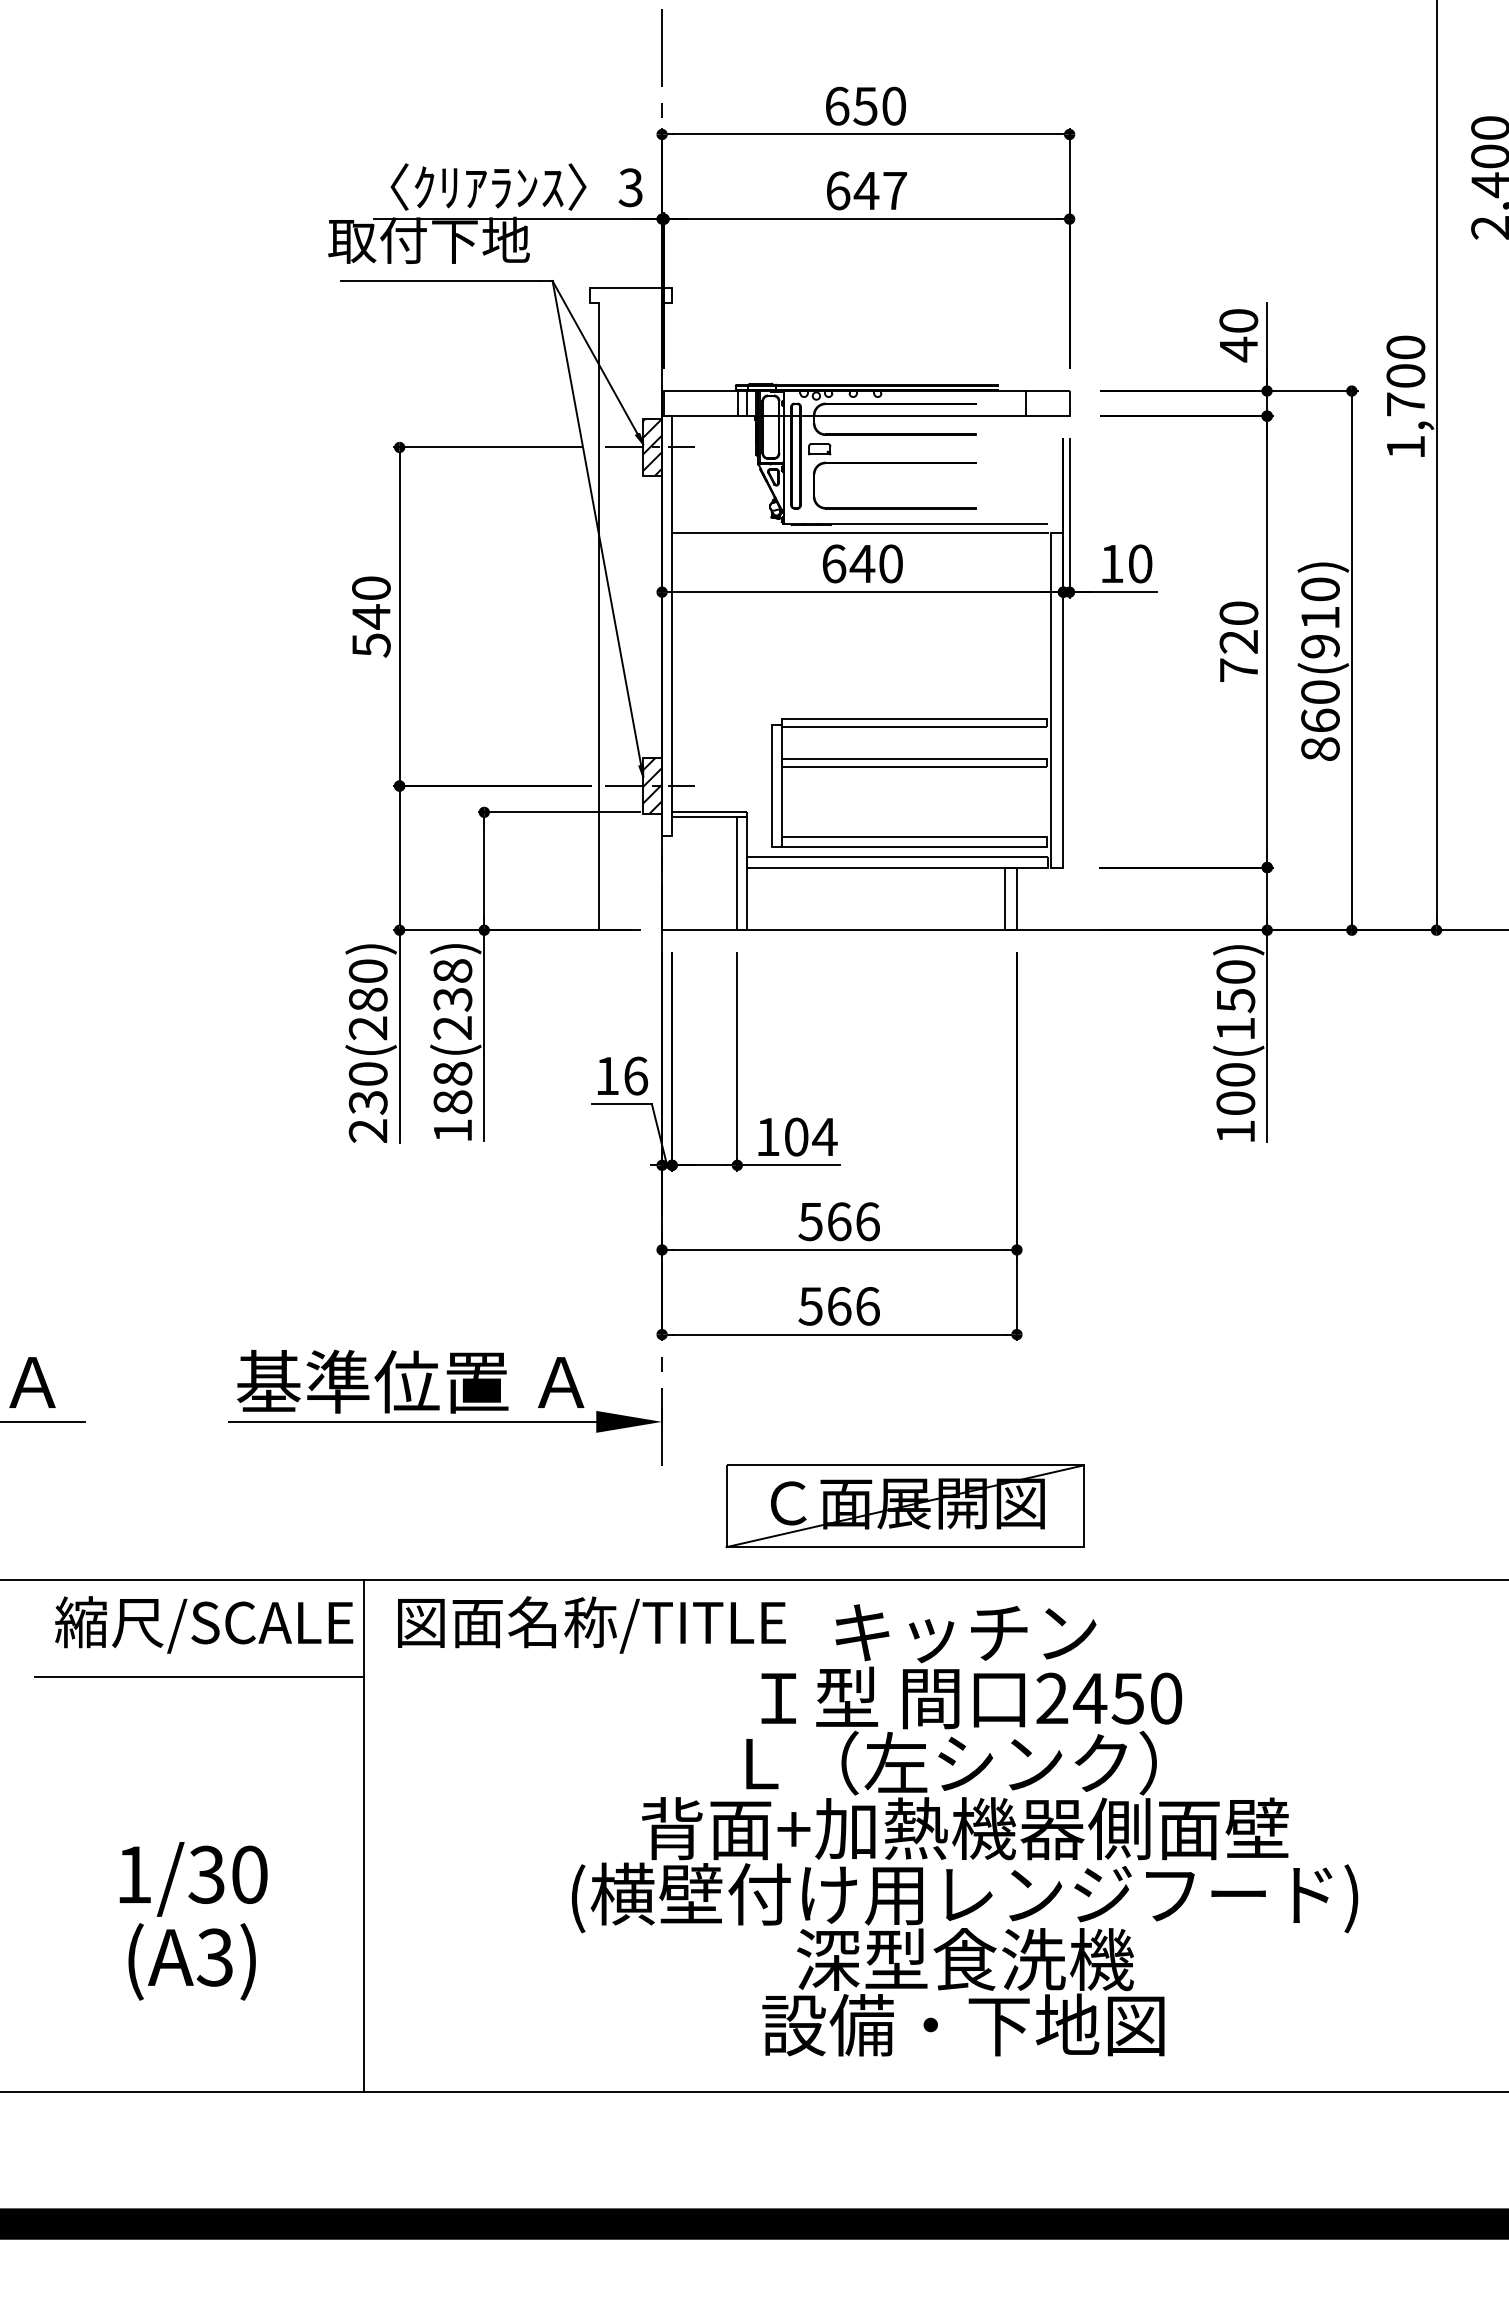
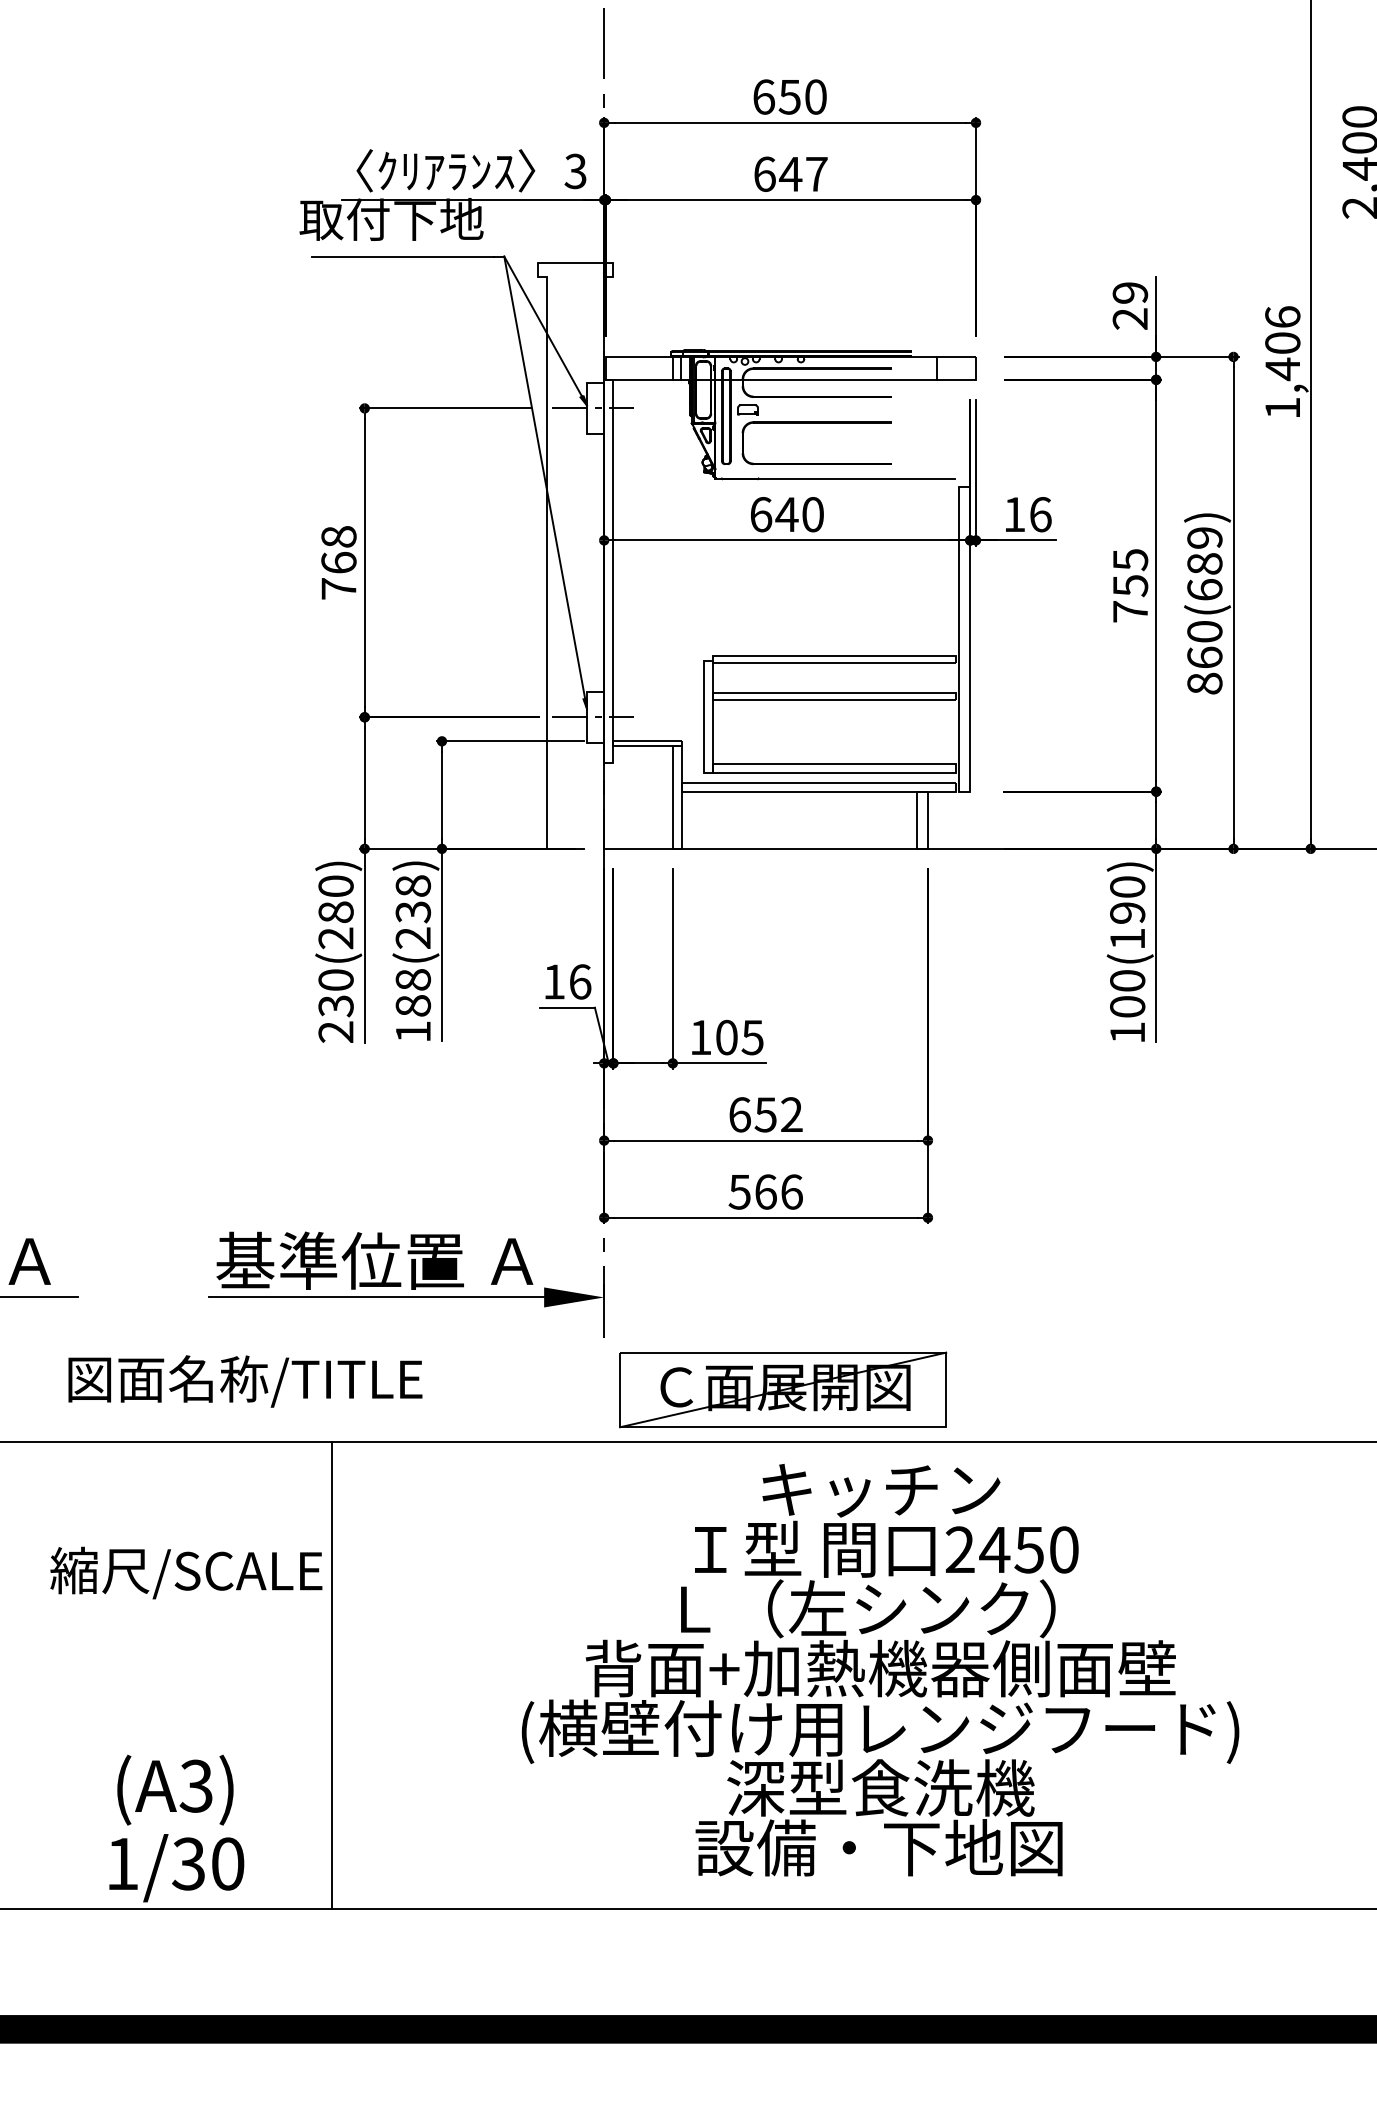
text: (1238, 335) -> (1130, 306), 40 -> 29
text: (1405, 376) -> (1282, 343), 1,700 -> 1,406
hatch: (652, 447) -> (595, 408), removed
line: (859, 532) -> (784, 485), removed
text: (1140, 563) -> (1040, 514), 10 -> 16
text: (371, 616) -> (339, 562), 540 -> 768
text: (1320, 617) -> (1204, 563), 860(910) -> 860(689)
text: (1238, 627) -> (1130, 572), 720 -> 755
hatch: (652, 785) -> (595, 716), removed
text: (1235, 1001) -> (1127, 913), 100(150) -> 100(190)
text: (824, 1137) -> (752, 1037), 104 -> 105
text: (838, 1221) -> (765, 1114), 566 -> 652
part: (904, 1506) -> (782, 1390), moved
text: (204, 1624) -> (186, 1572), moved
text: (591, 1624) -> (245, 1381), moved
line: (199, 1676) -> (182, 1529), removed
text: (193, 1879) -> (176, 1868), moved

